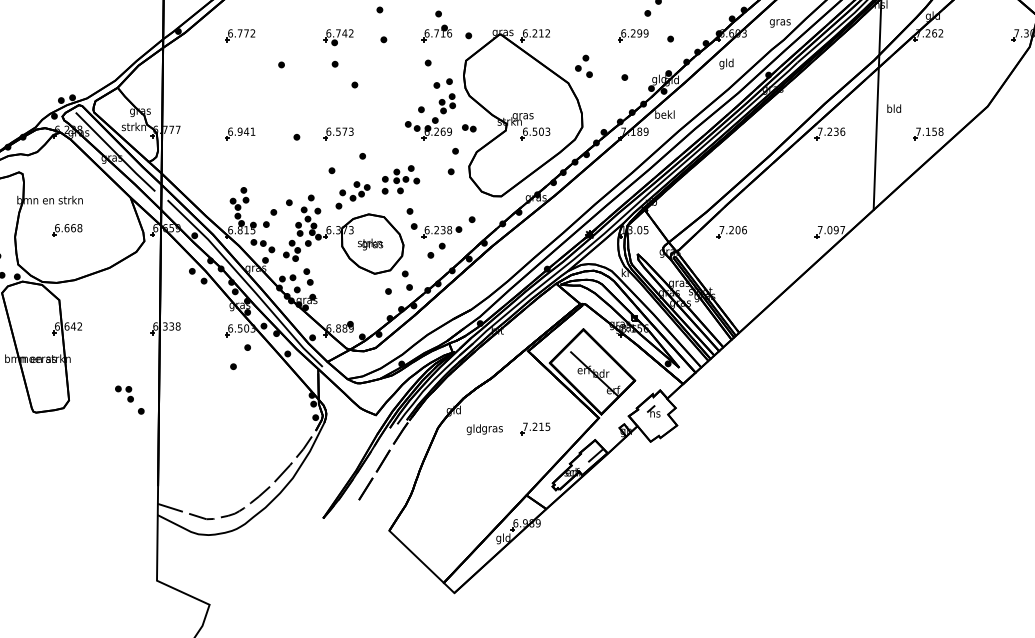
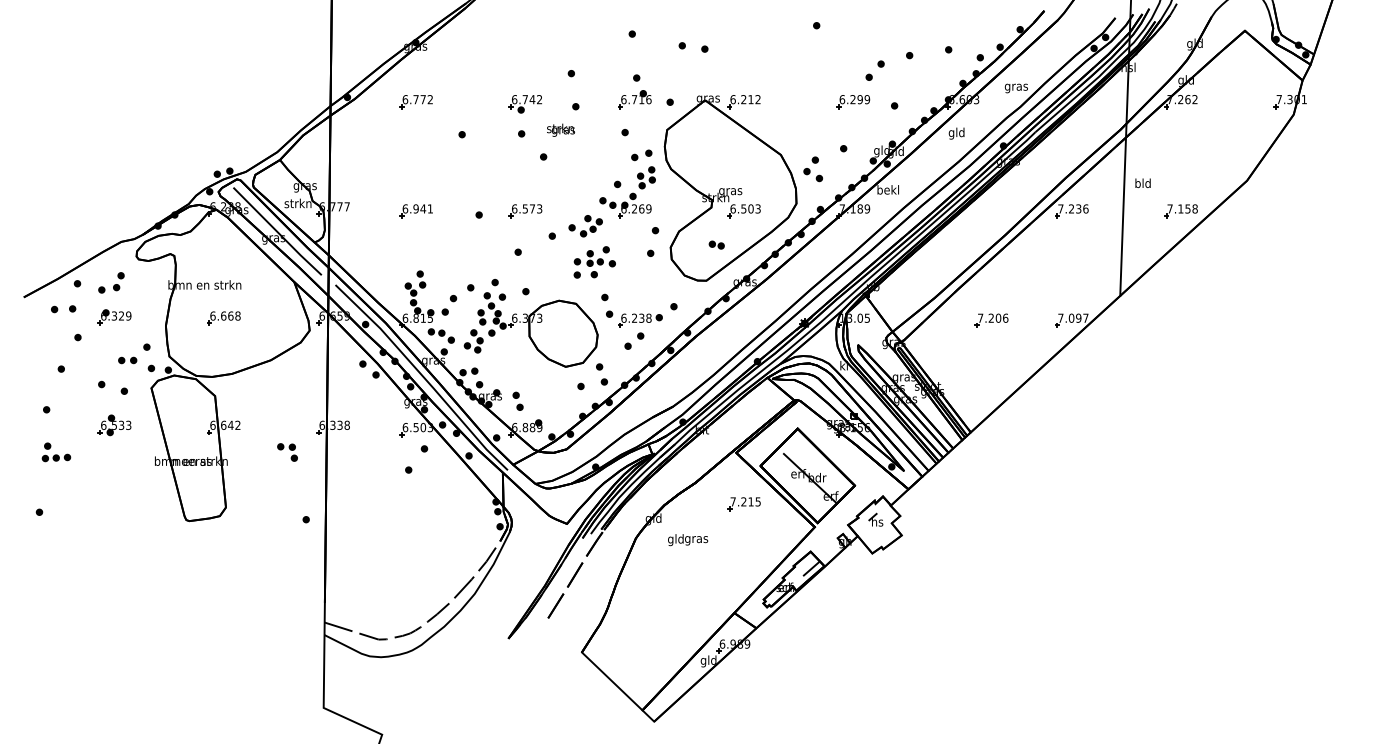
part: (584, 66) -> (813, 169), moved
part: (469, 127) -> (716, 244), moved
part: (354, 191) -> (585, 226), moved
part: (731, 232) -> (991, 320), moved
text: (370, 243) -> (560, 129), moved
part: (307, 276) -> (517, 400), moved
part: (124, 394) -> (287, 452), moved
part: (534, 429) -> (743, 504), moved

